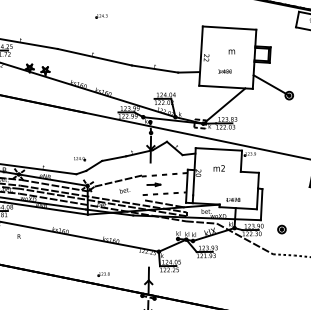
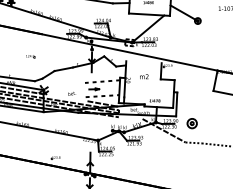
line: (218, 149) -> (143, 62), removed
part: (80, 159) -> (31, 56), moved
line: (117, 180) -> (66, 86), removed
line: (201, 222) -> (130, 118), removed
part: (281, 229) -> (191, 123), size x1.6

